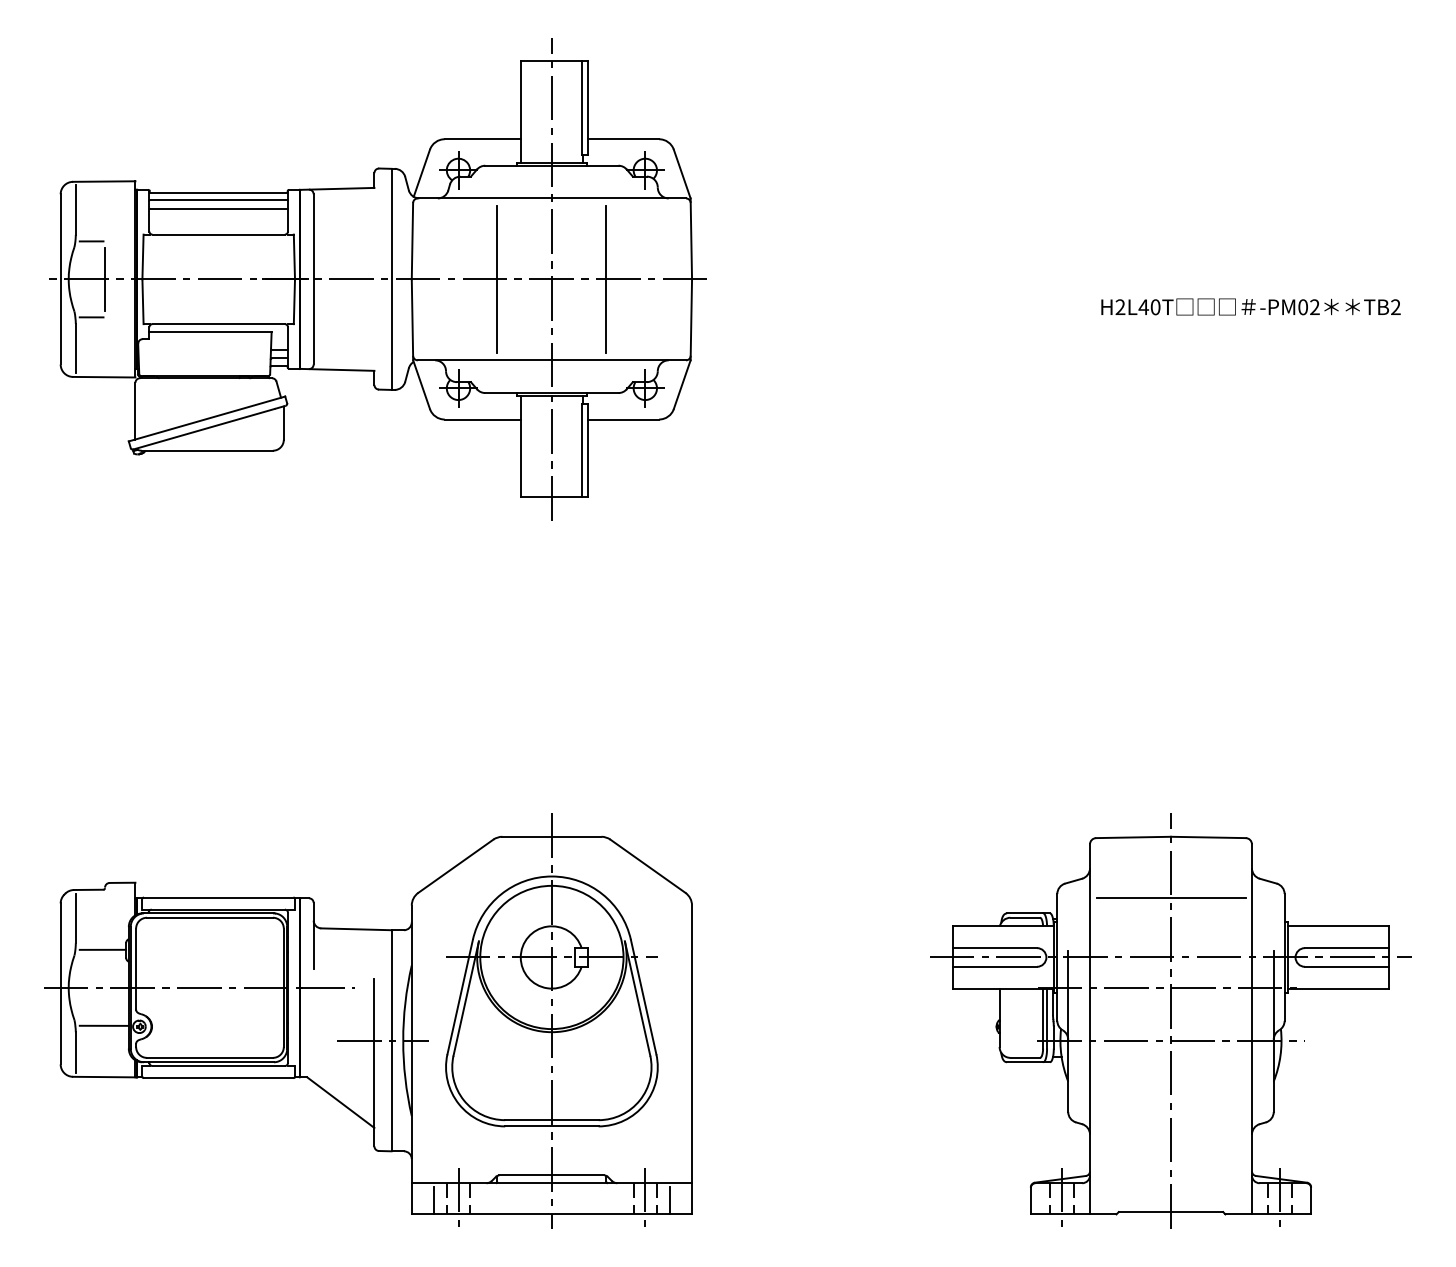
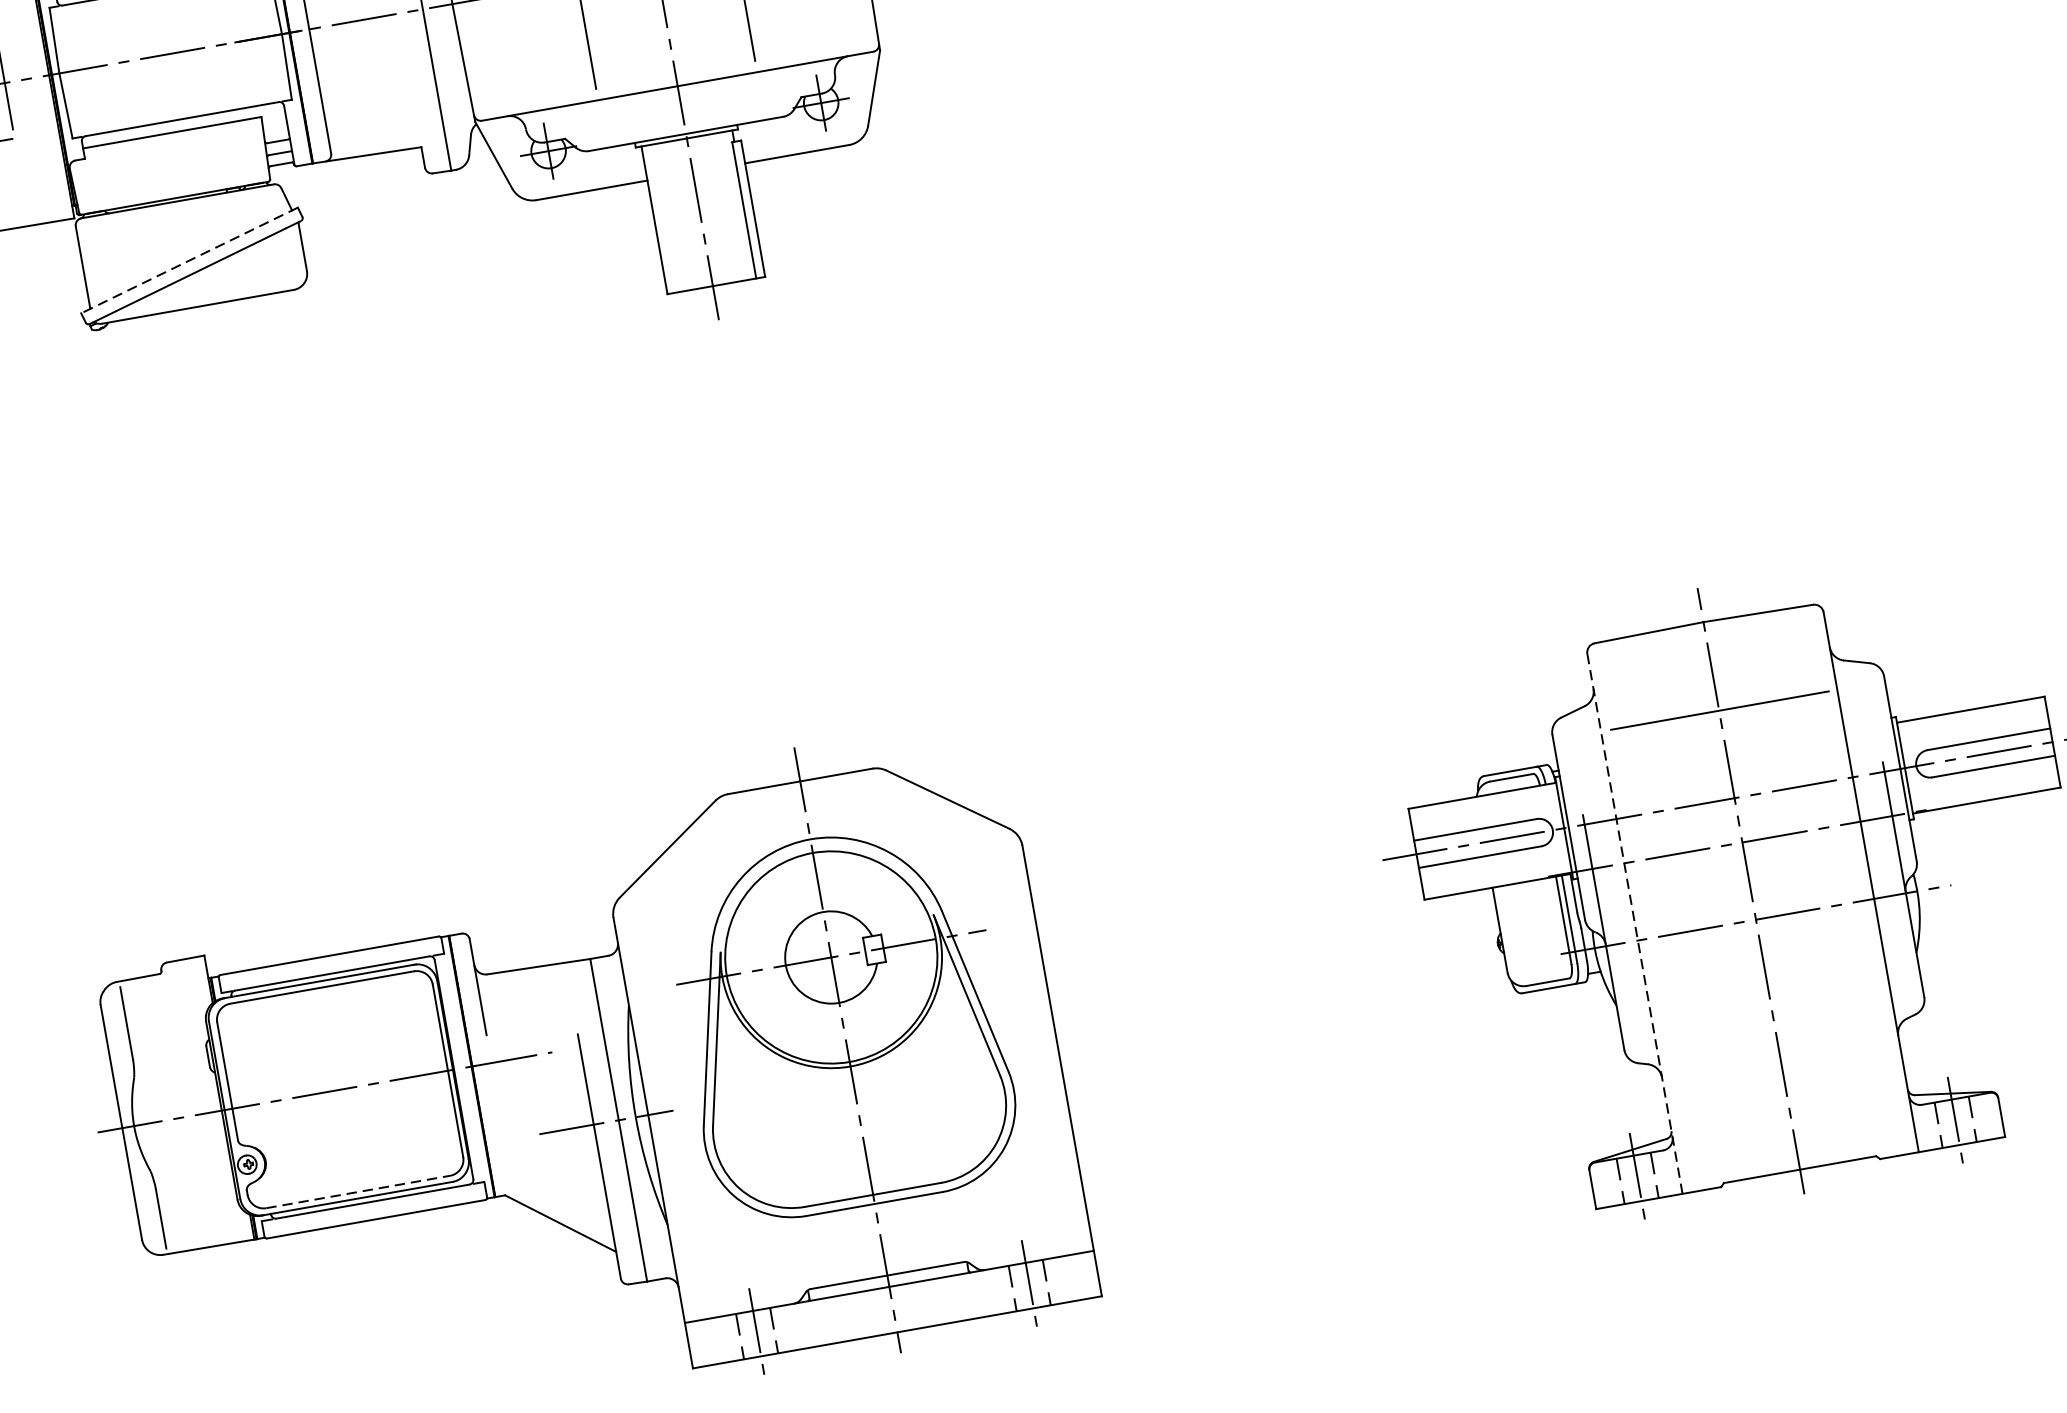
line: (206, 419) -> (188, 261), solid -> dashed
line: (102, 949) -> (173, 1061), removed
line: (103, 1025) -> (194, 1172), removed
line: (1090, 1029) -> (1635, 924), solid -> dashed
line: (209, 1057) -> (357, 1191), solid -> dashed
line: (433, 1200) -> (721, 1342), removed
line: (670, 1200) -> (1066, 1281), removed

